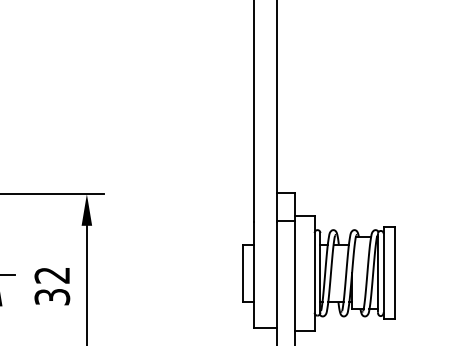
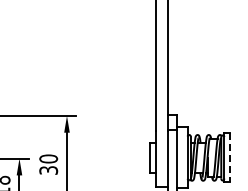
text: (51, 274) -> (48, 158), 32 -> 30
line: (395, 274) -> (230, 158), solid -> dashed

